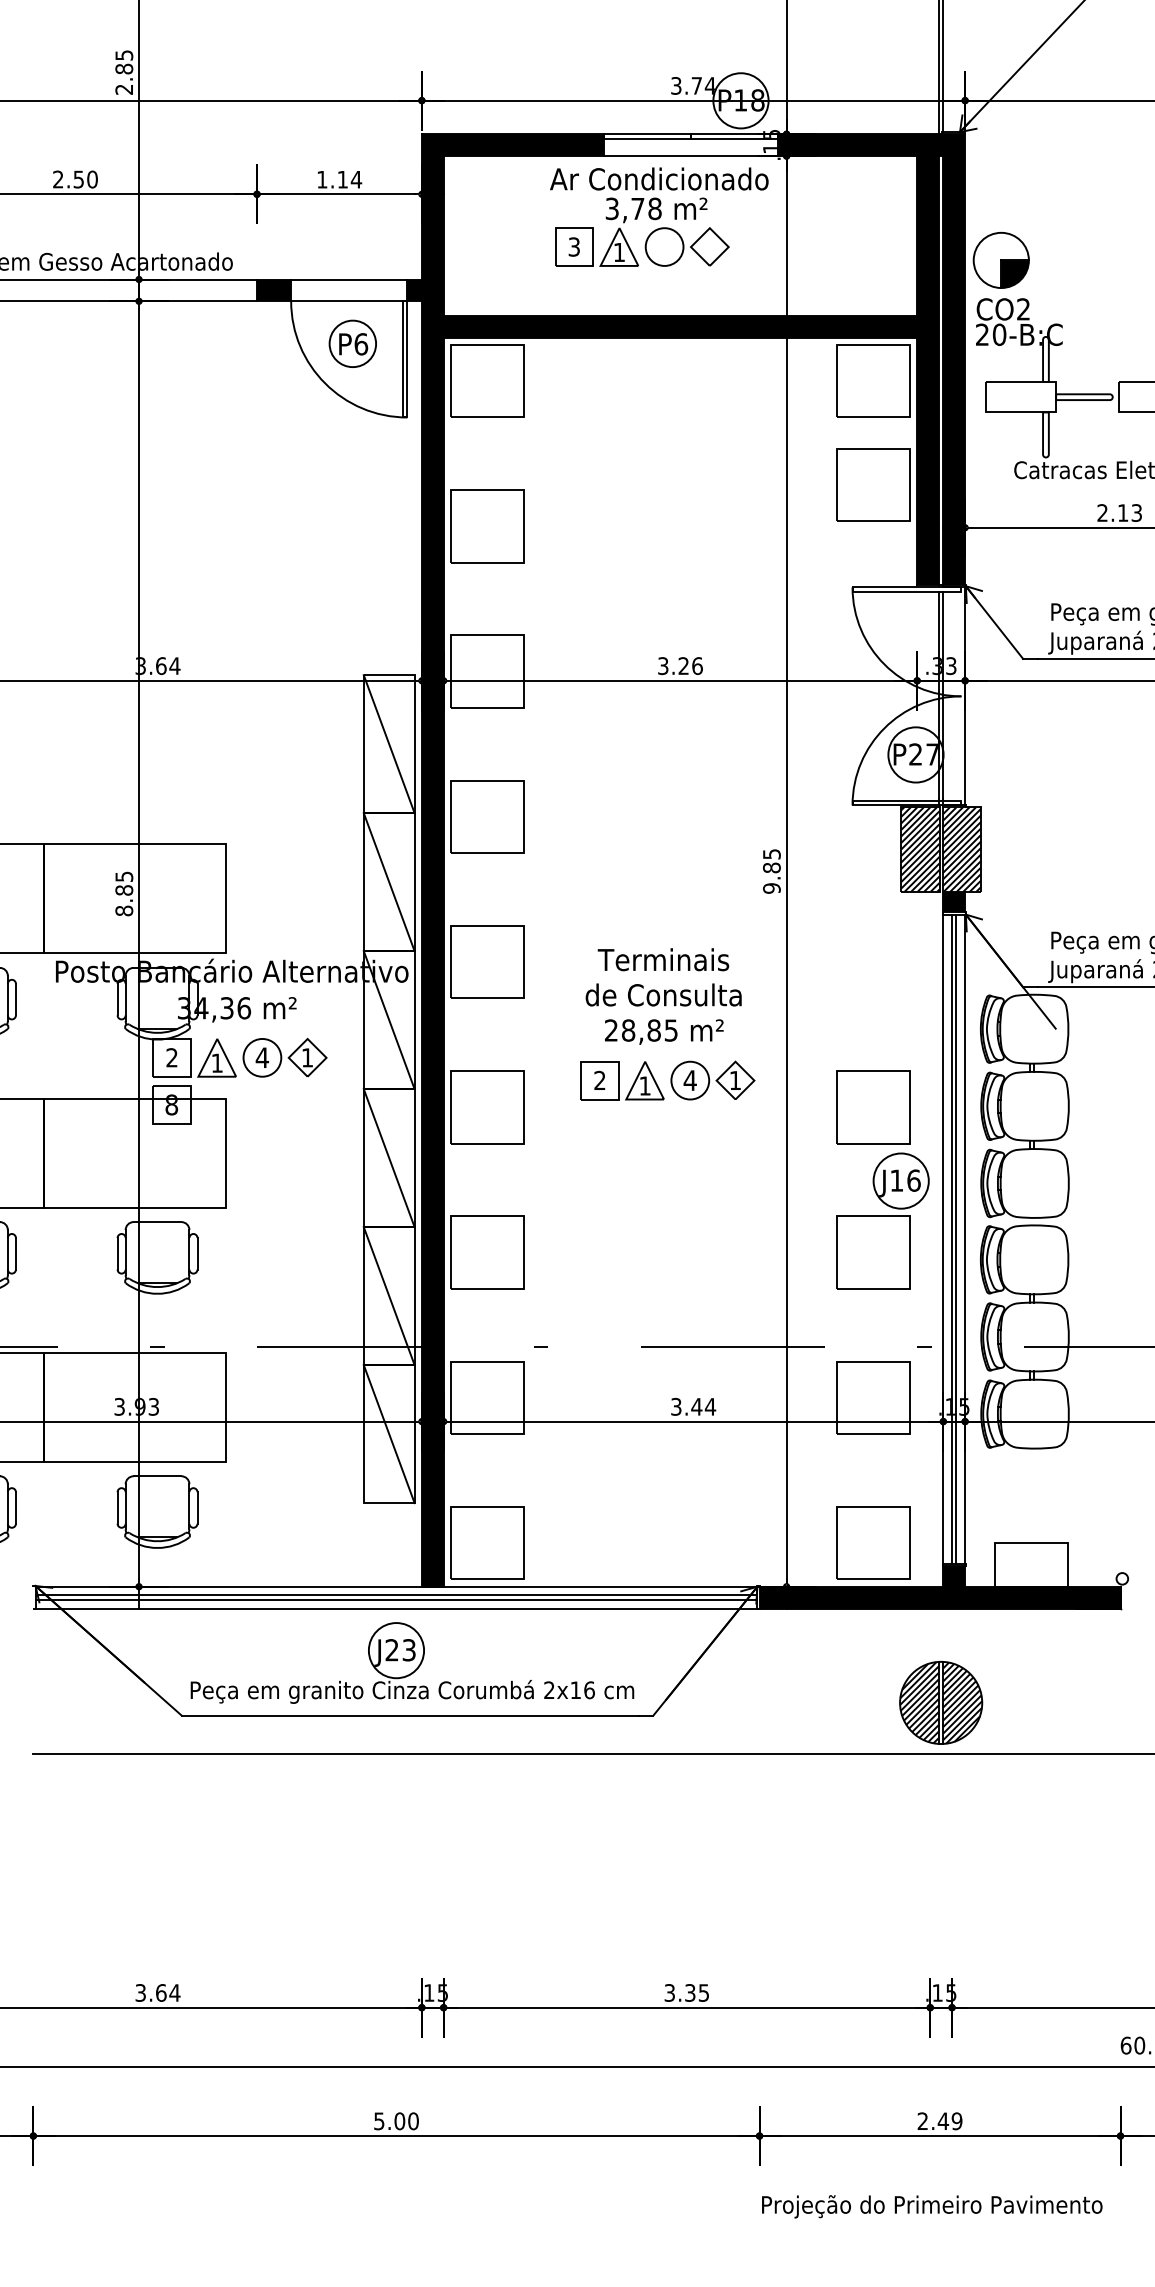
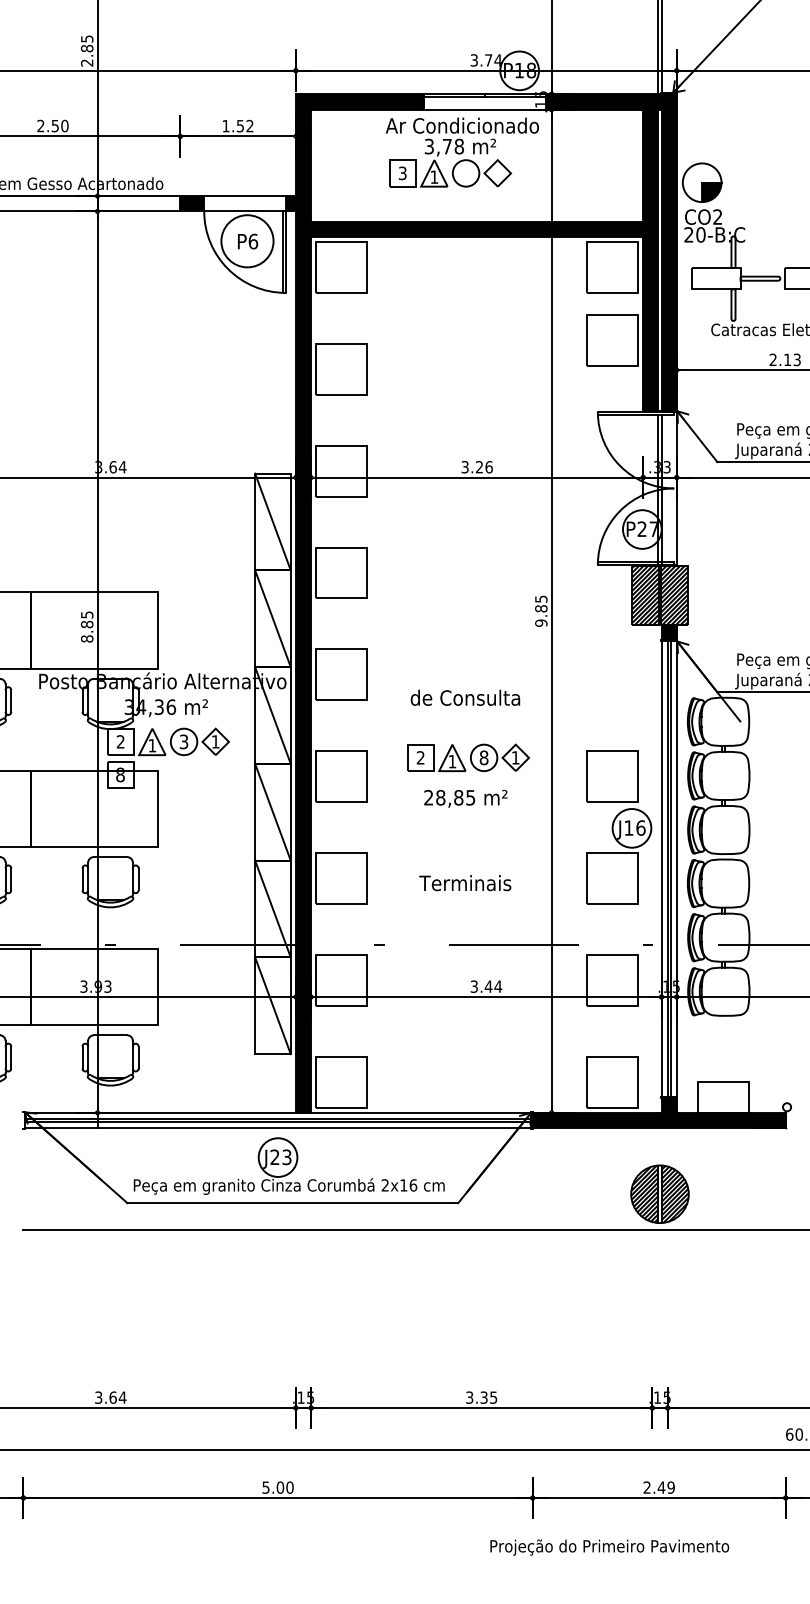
text: (348, 178) -> (244, 125), 1.14 -> 1.52
circle: (352, 344) -> (247, 241), size x1.6
text: (663, 960) -> (465, 883), moved
text: (663, 1031) -> (465, 798), moved
text: (261, 1057) -> (183, 741), 4 -> 3
text: (689, 1080) -> (483, 757), 4 -> 8
text: (931, 2206) -> (609, 1547), moved

